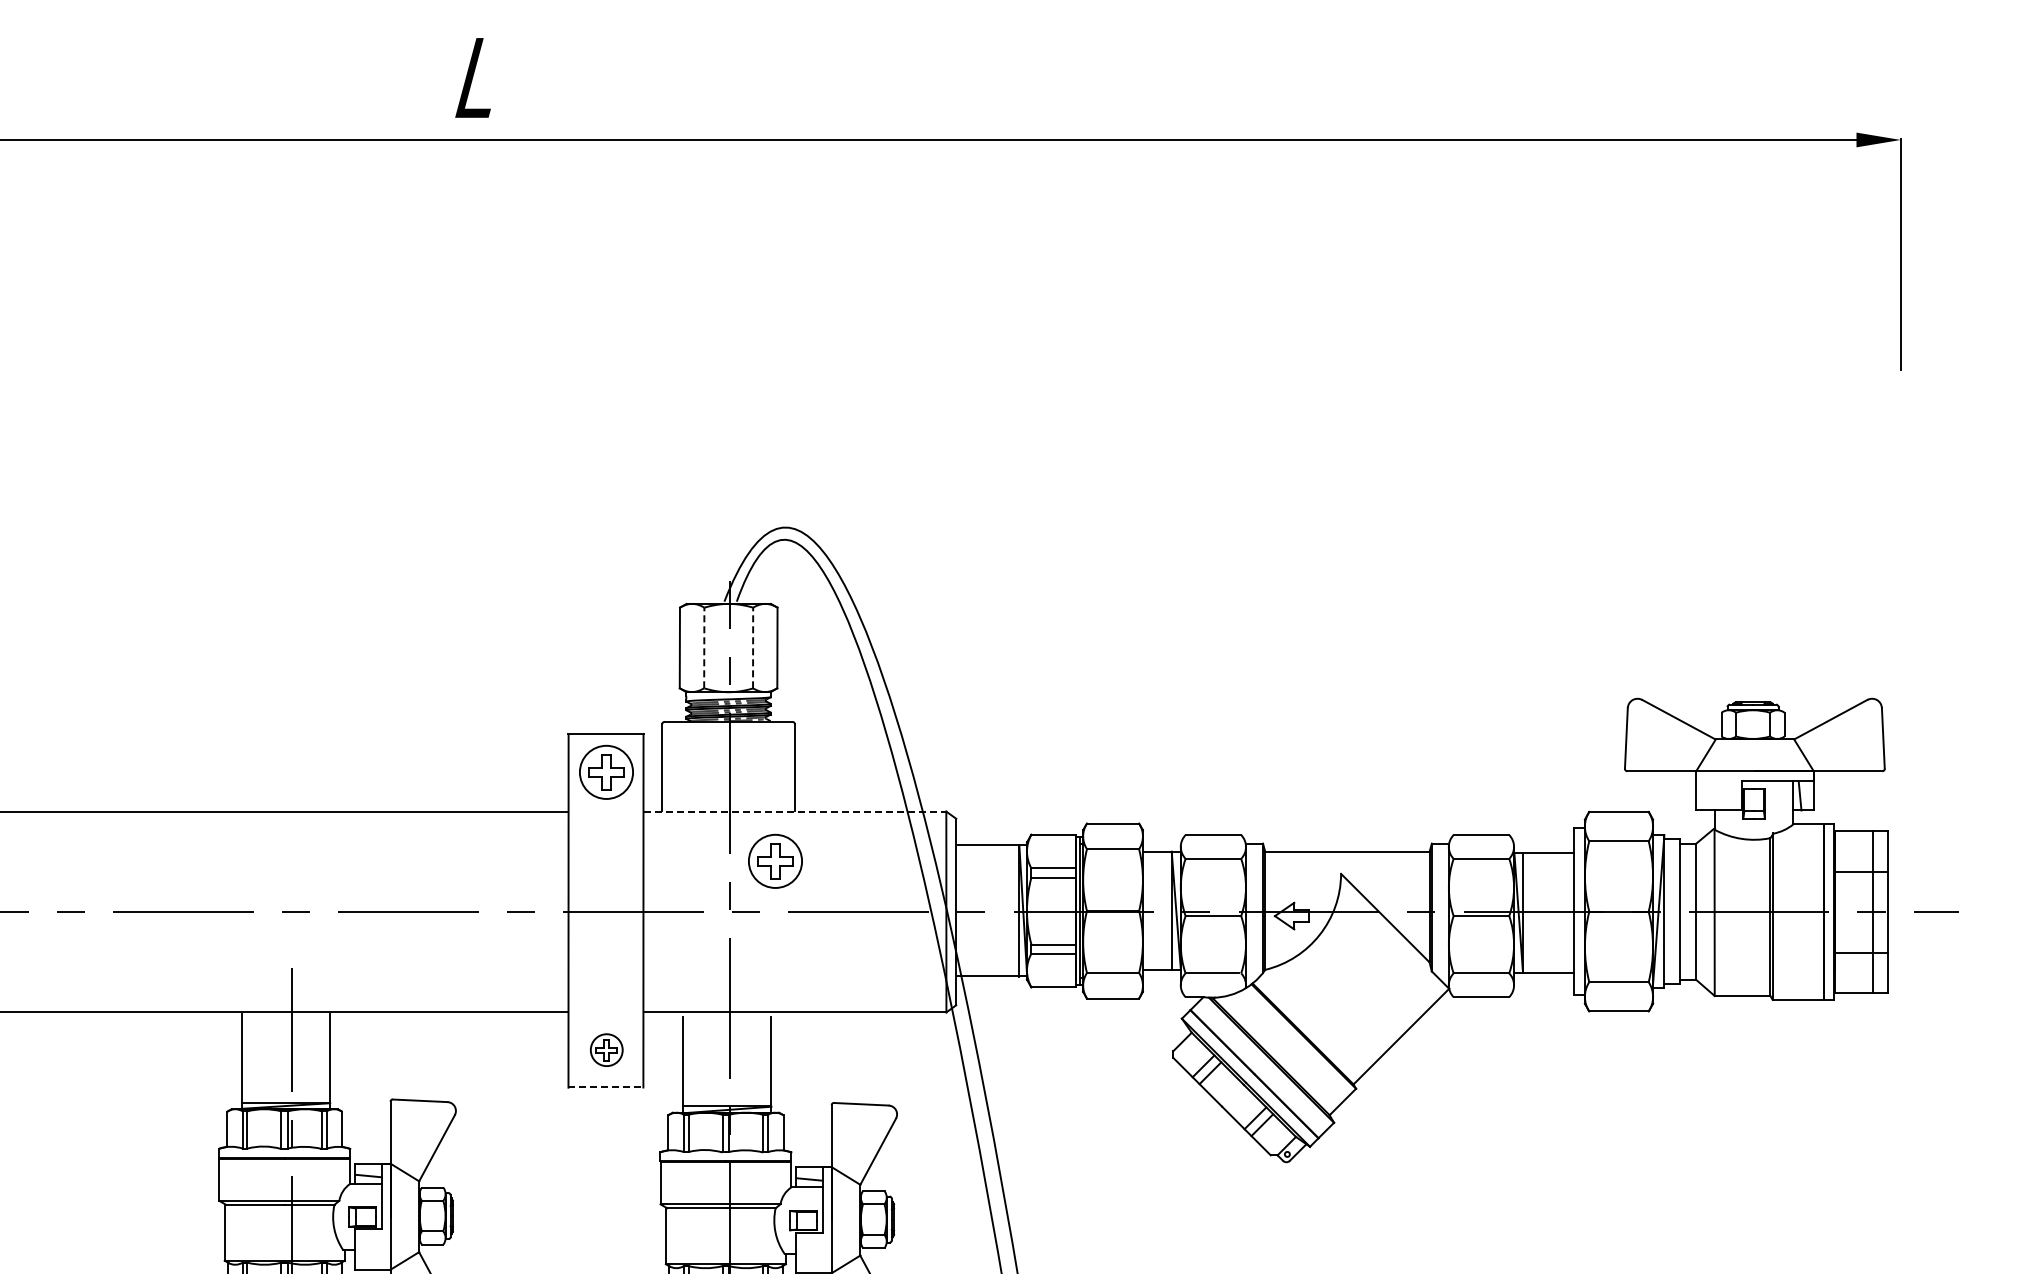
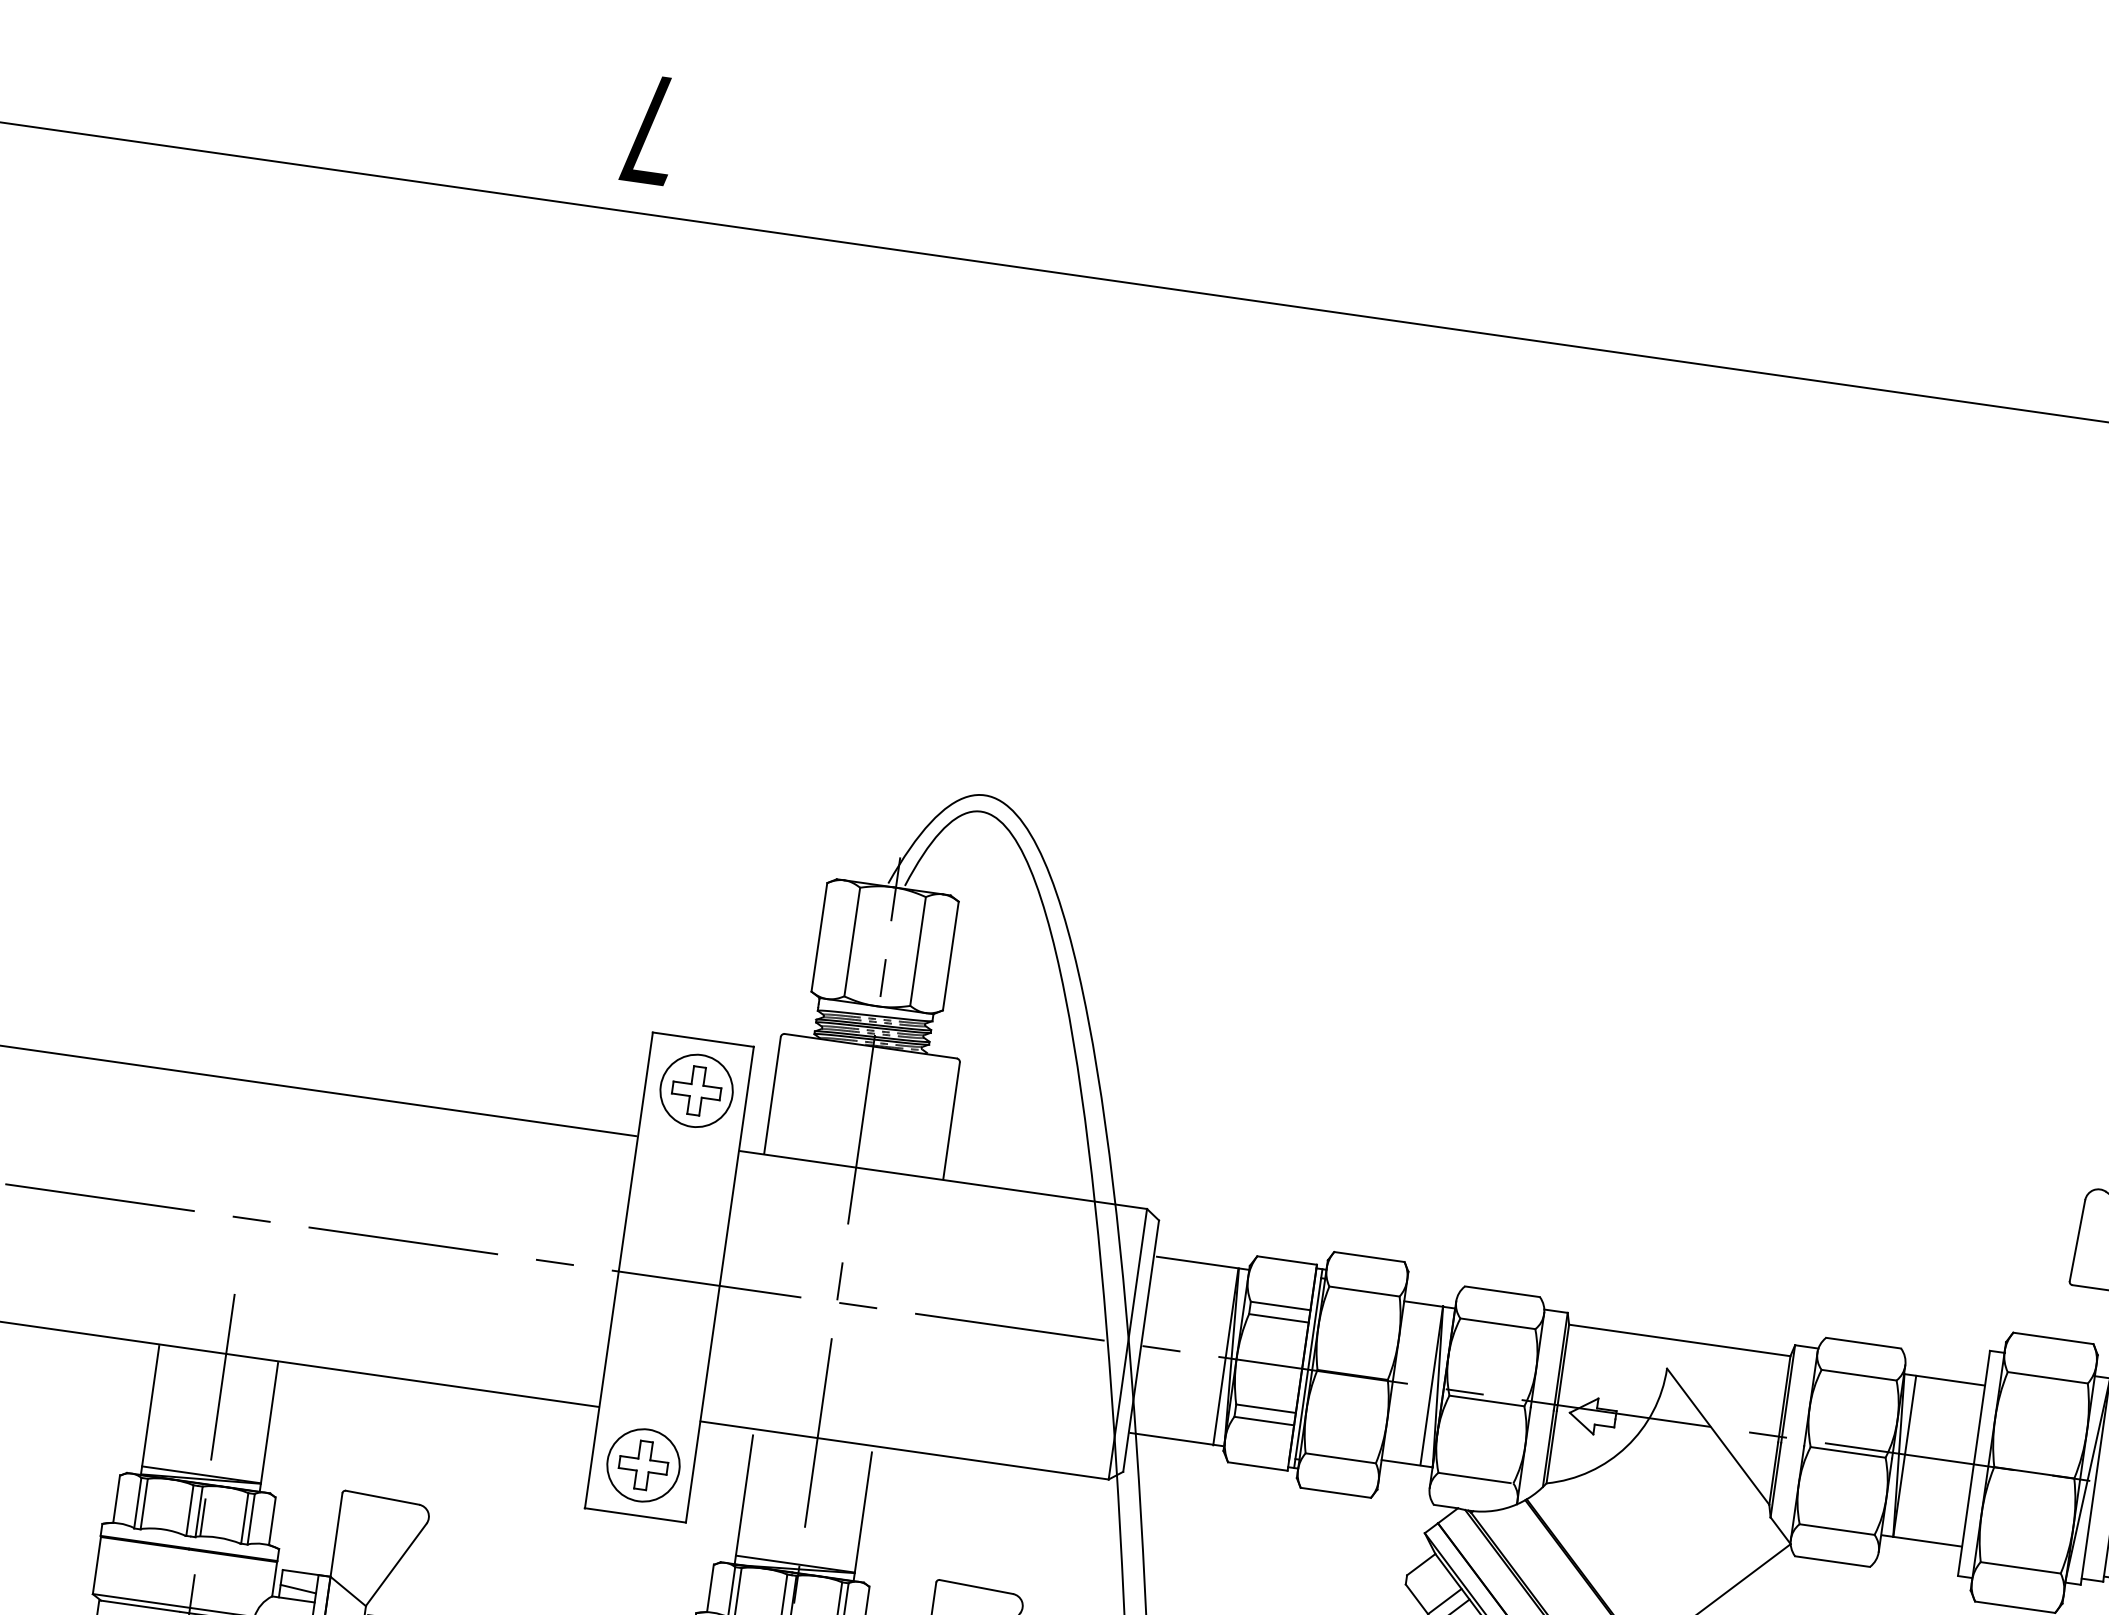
line: (704, 647) -> (852, 941), dashed -> solid
line: (753, 647) -> (918, 950), dashed -> solid
line: (795, 811) -> (943, 1179), dashed -> solid
part: (775, 860) -> (907, 1242), removed
part: (606, 1049) -> (643, 1464), size x1.67
line: (605, 1087) -> (634, 1515), dashed -> solid

